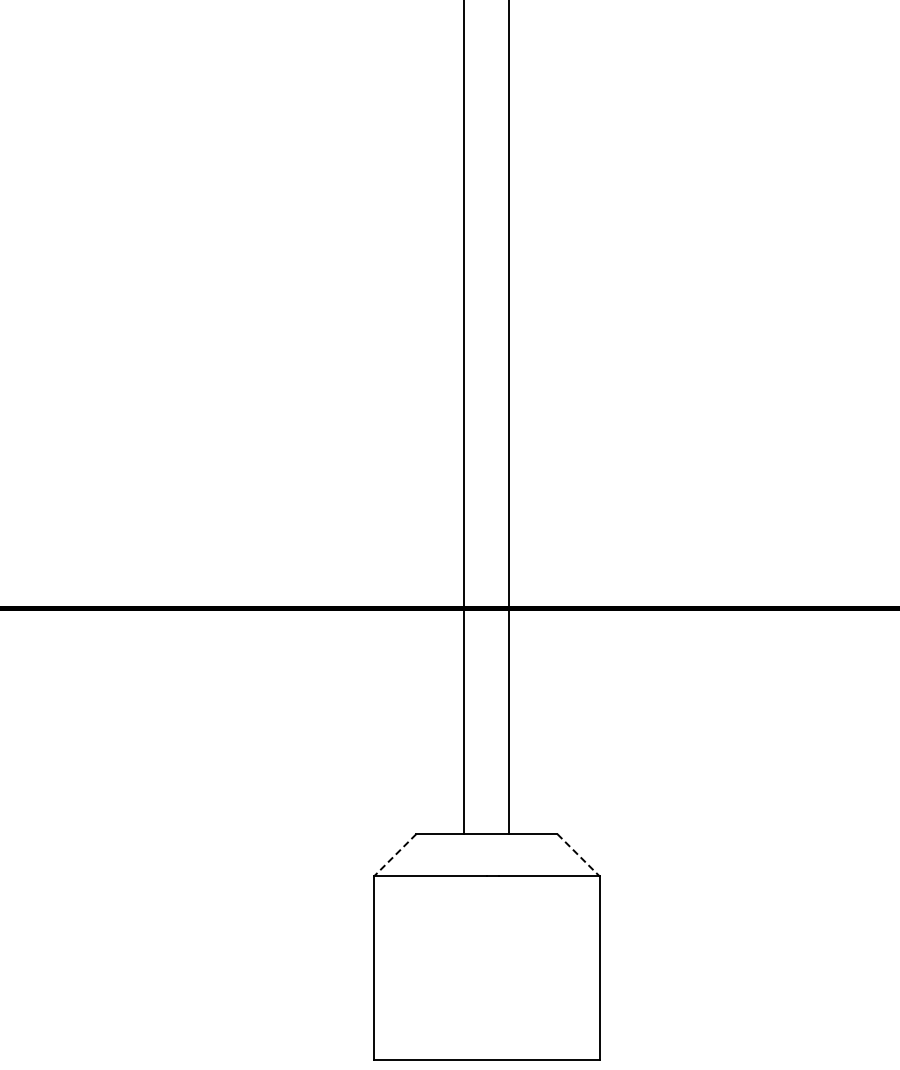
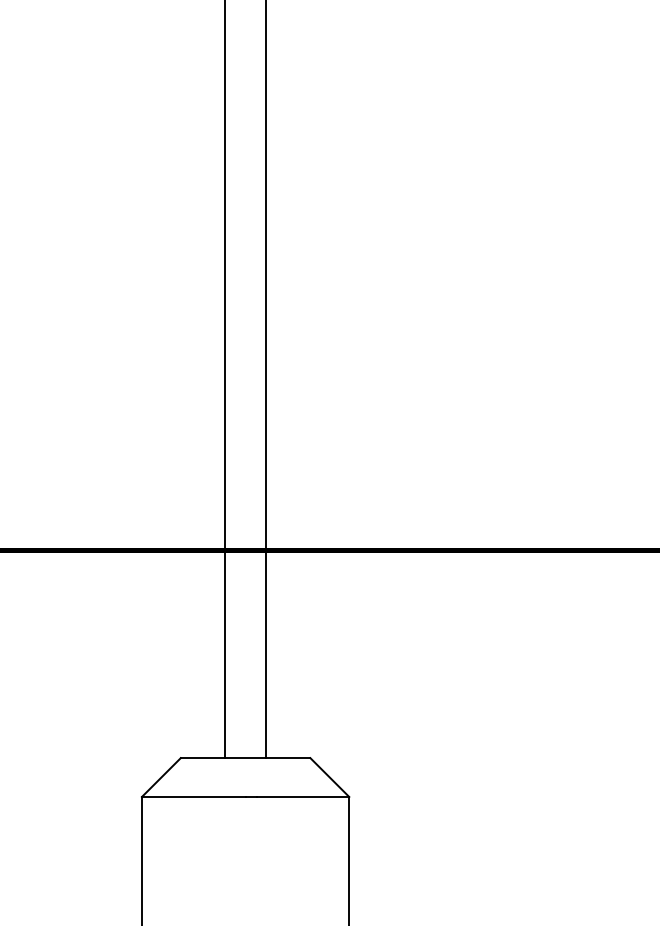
line: (395, 855) -> (161, 777), dashed -> solid
line: (578, 855) -> (329, 777), dashed -> solid

